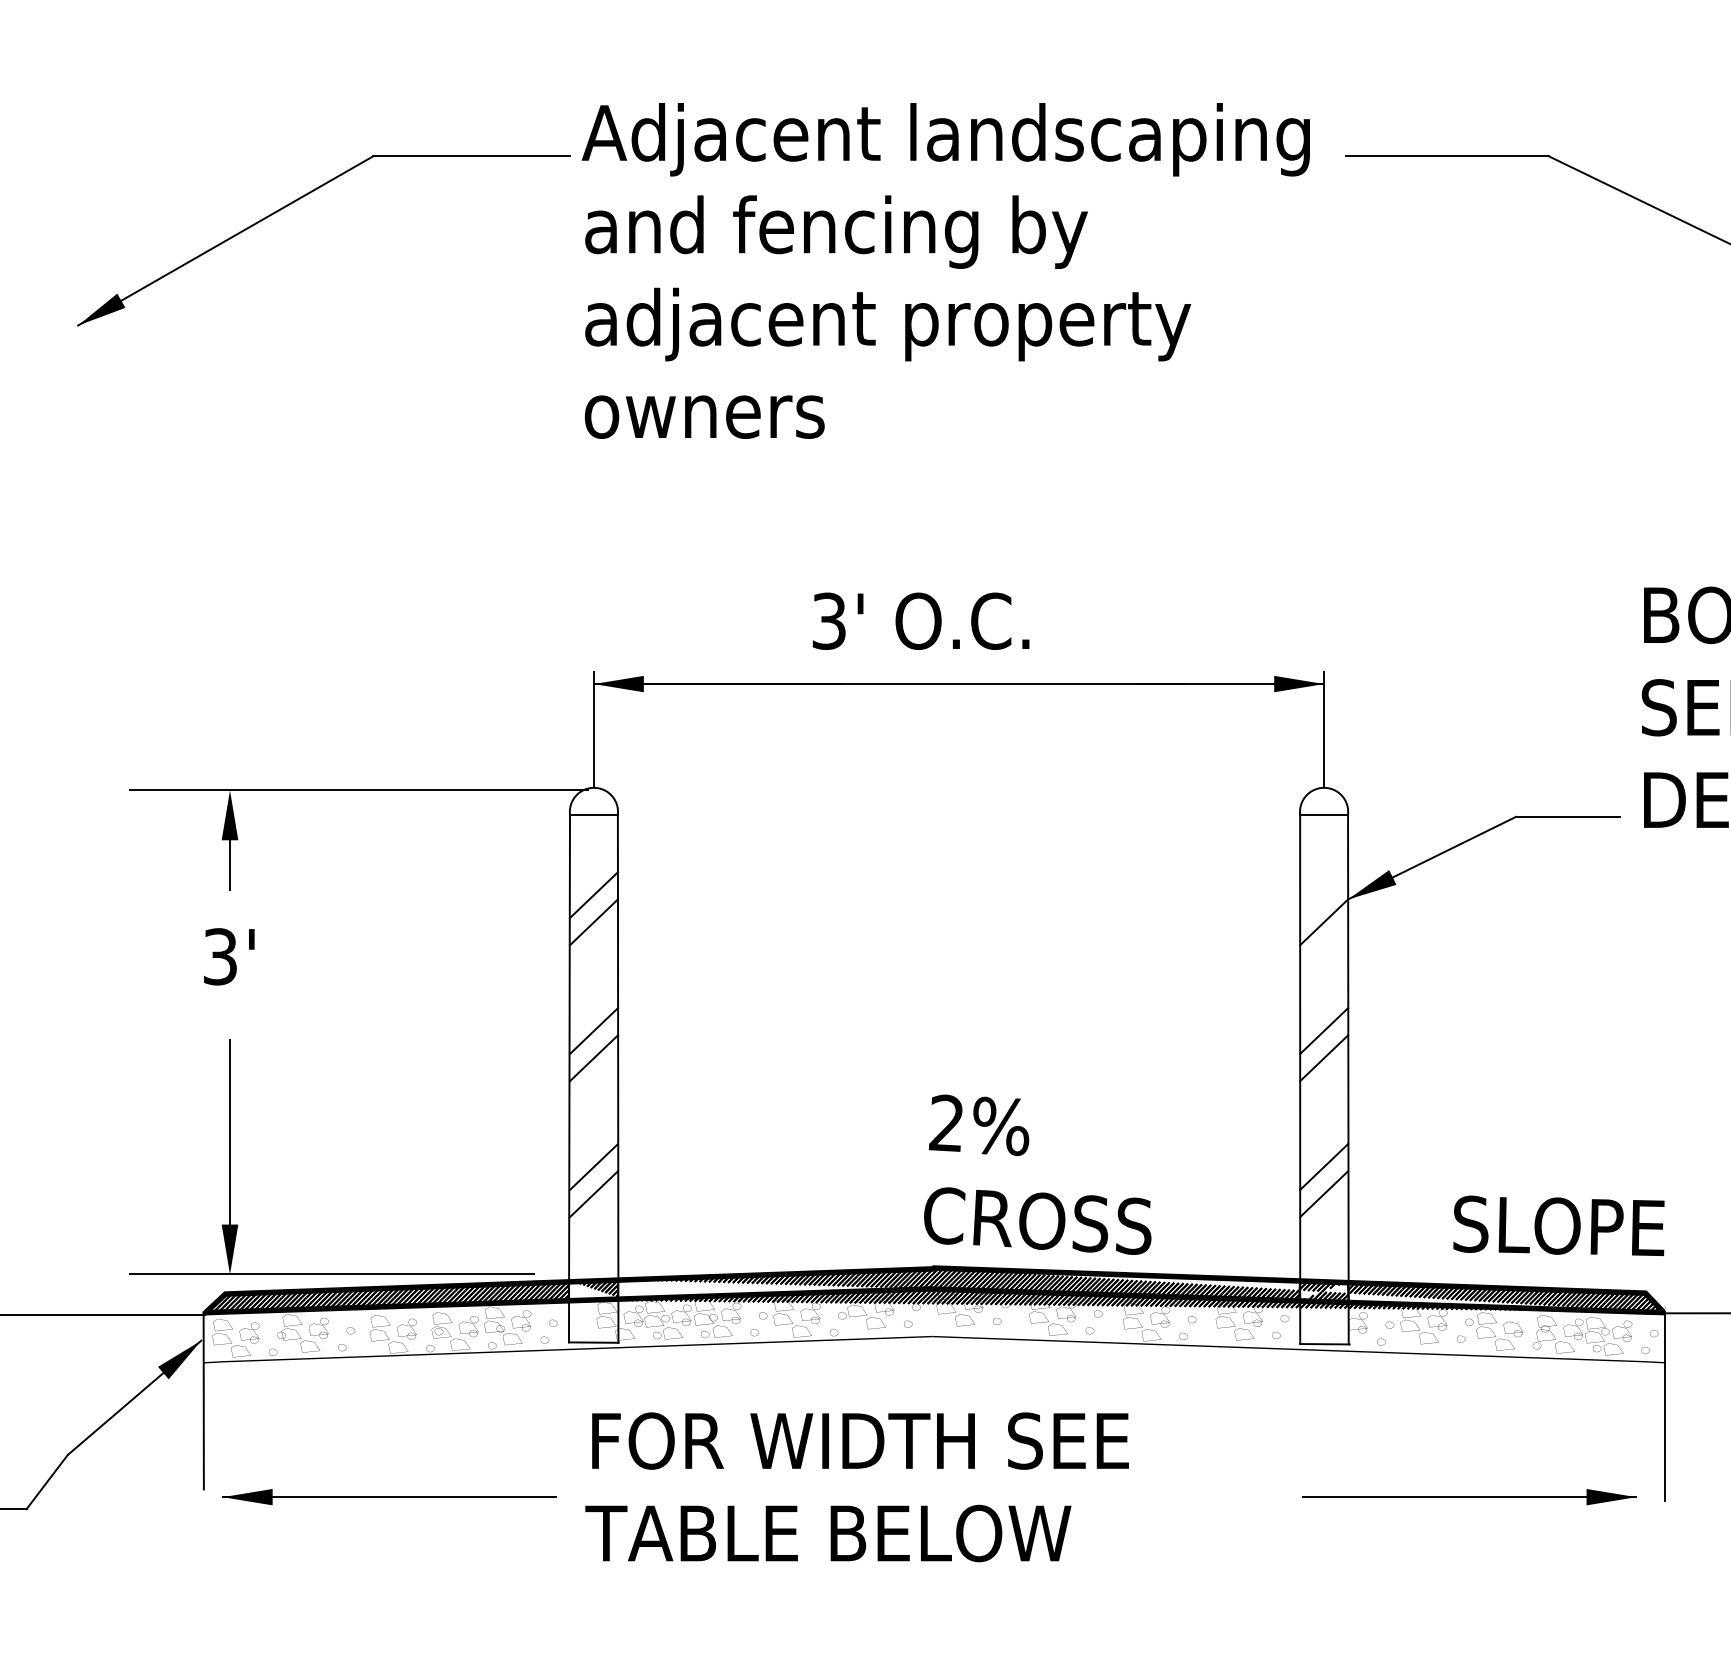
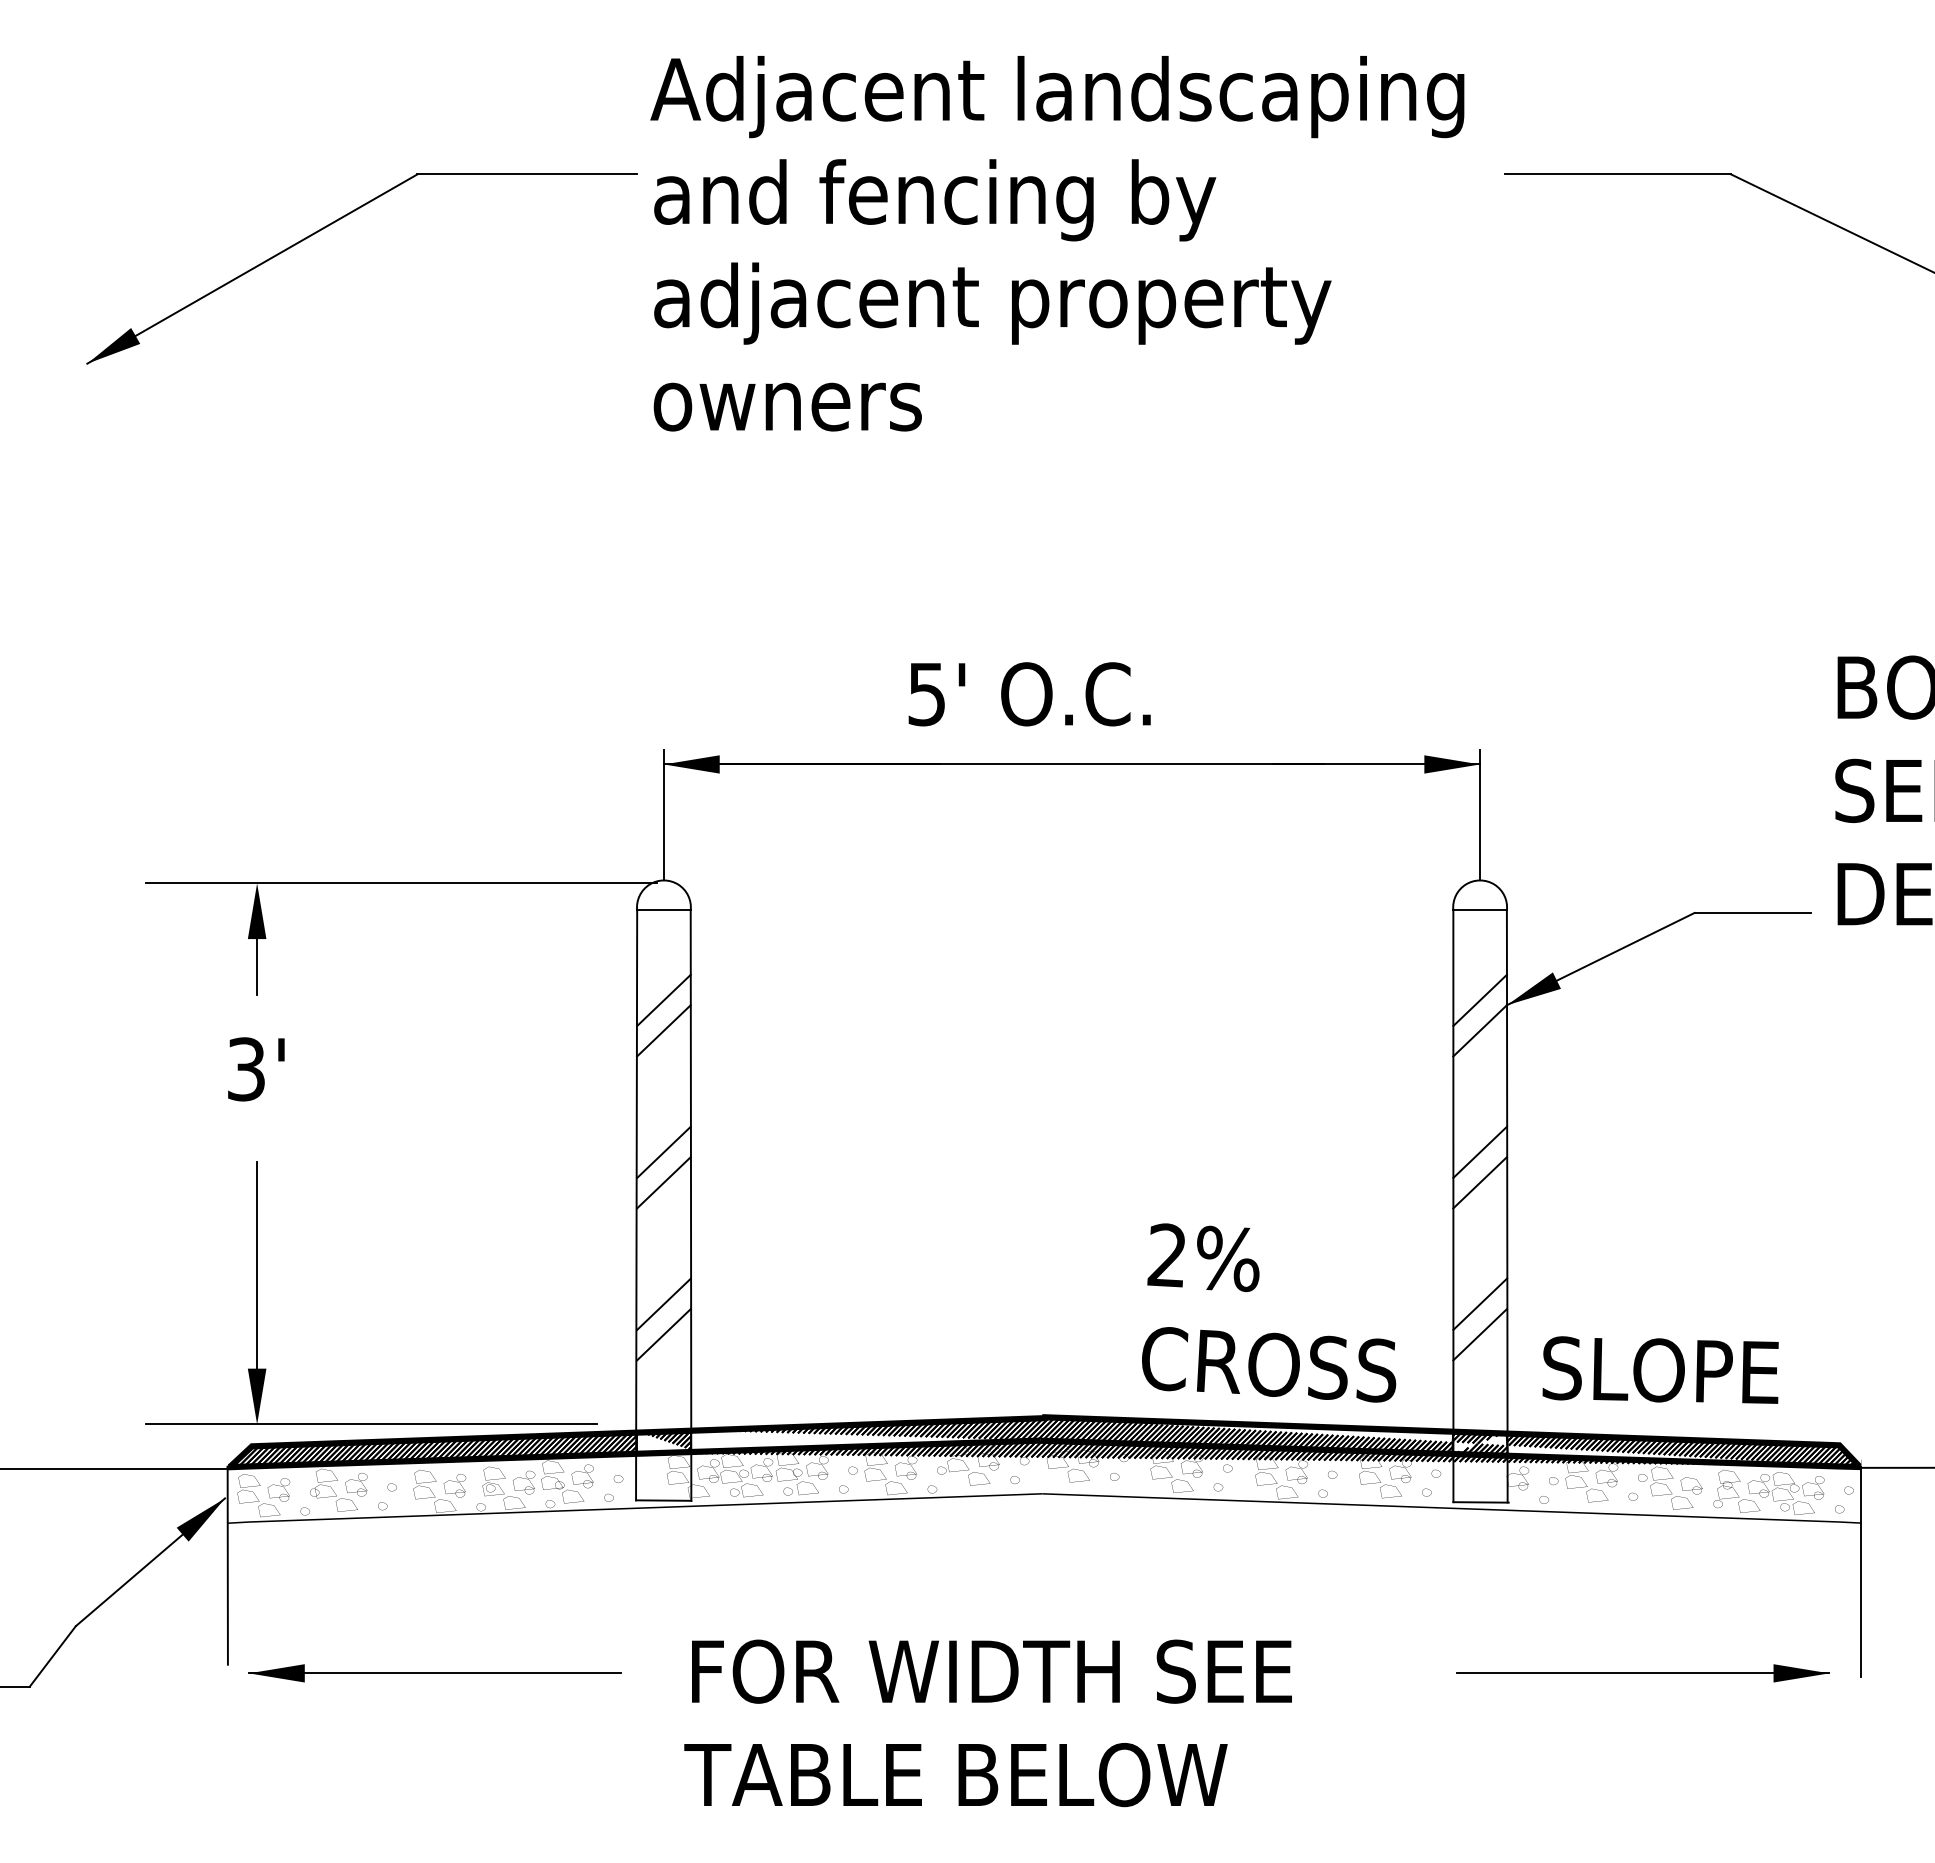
text: (946, 270) -> (1057, 243), moved
text: (829, 620) -> (927, 693), 3' -> 5'
line: (1323, 895) -> (1479, 1000), added
text: (1038, 1174) -> (1269, 1312), moved
text: (1558, 1225) -> (1660, 1369), moved
text: (856, 1487) -> (987, 1723), moved

